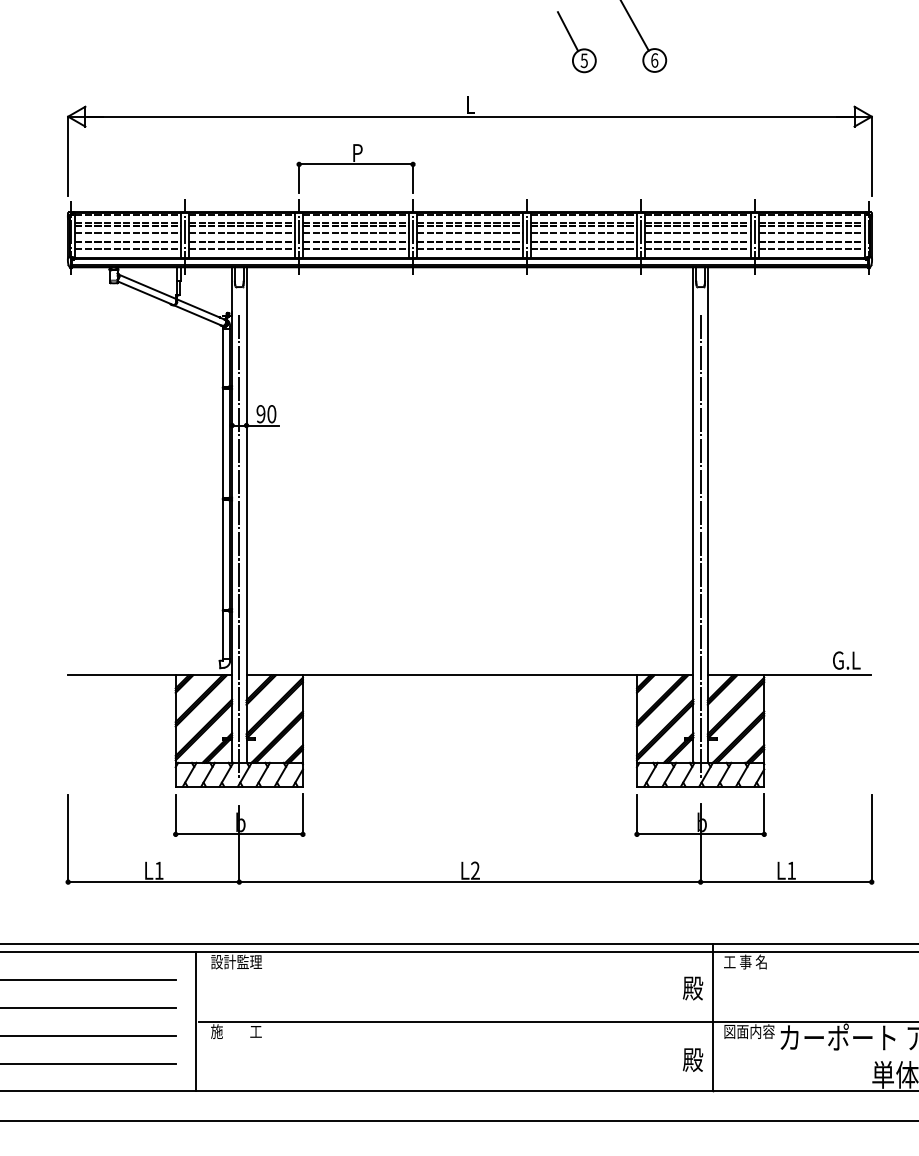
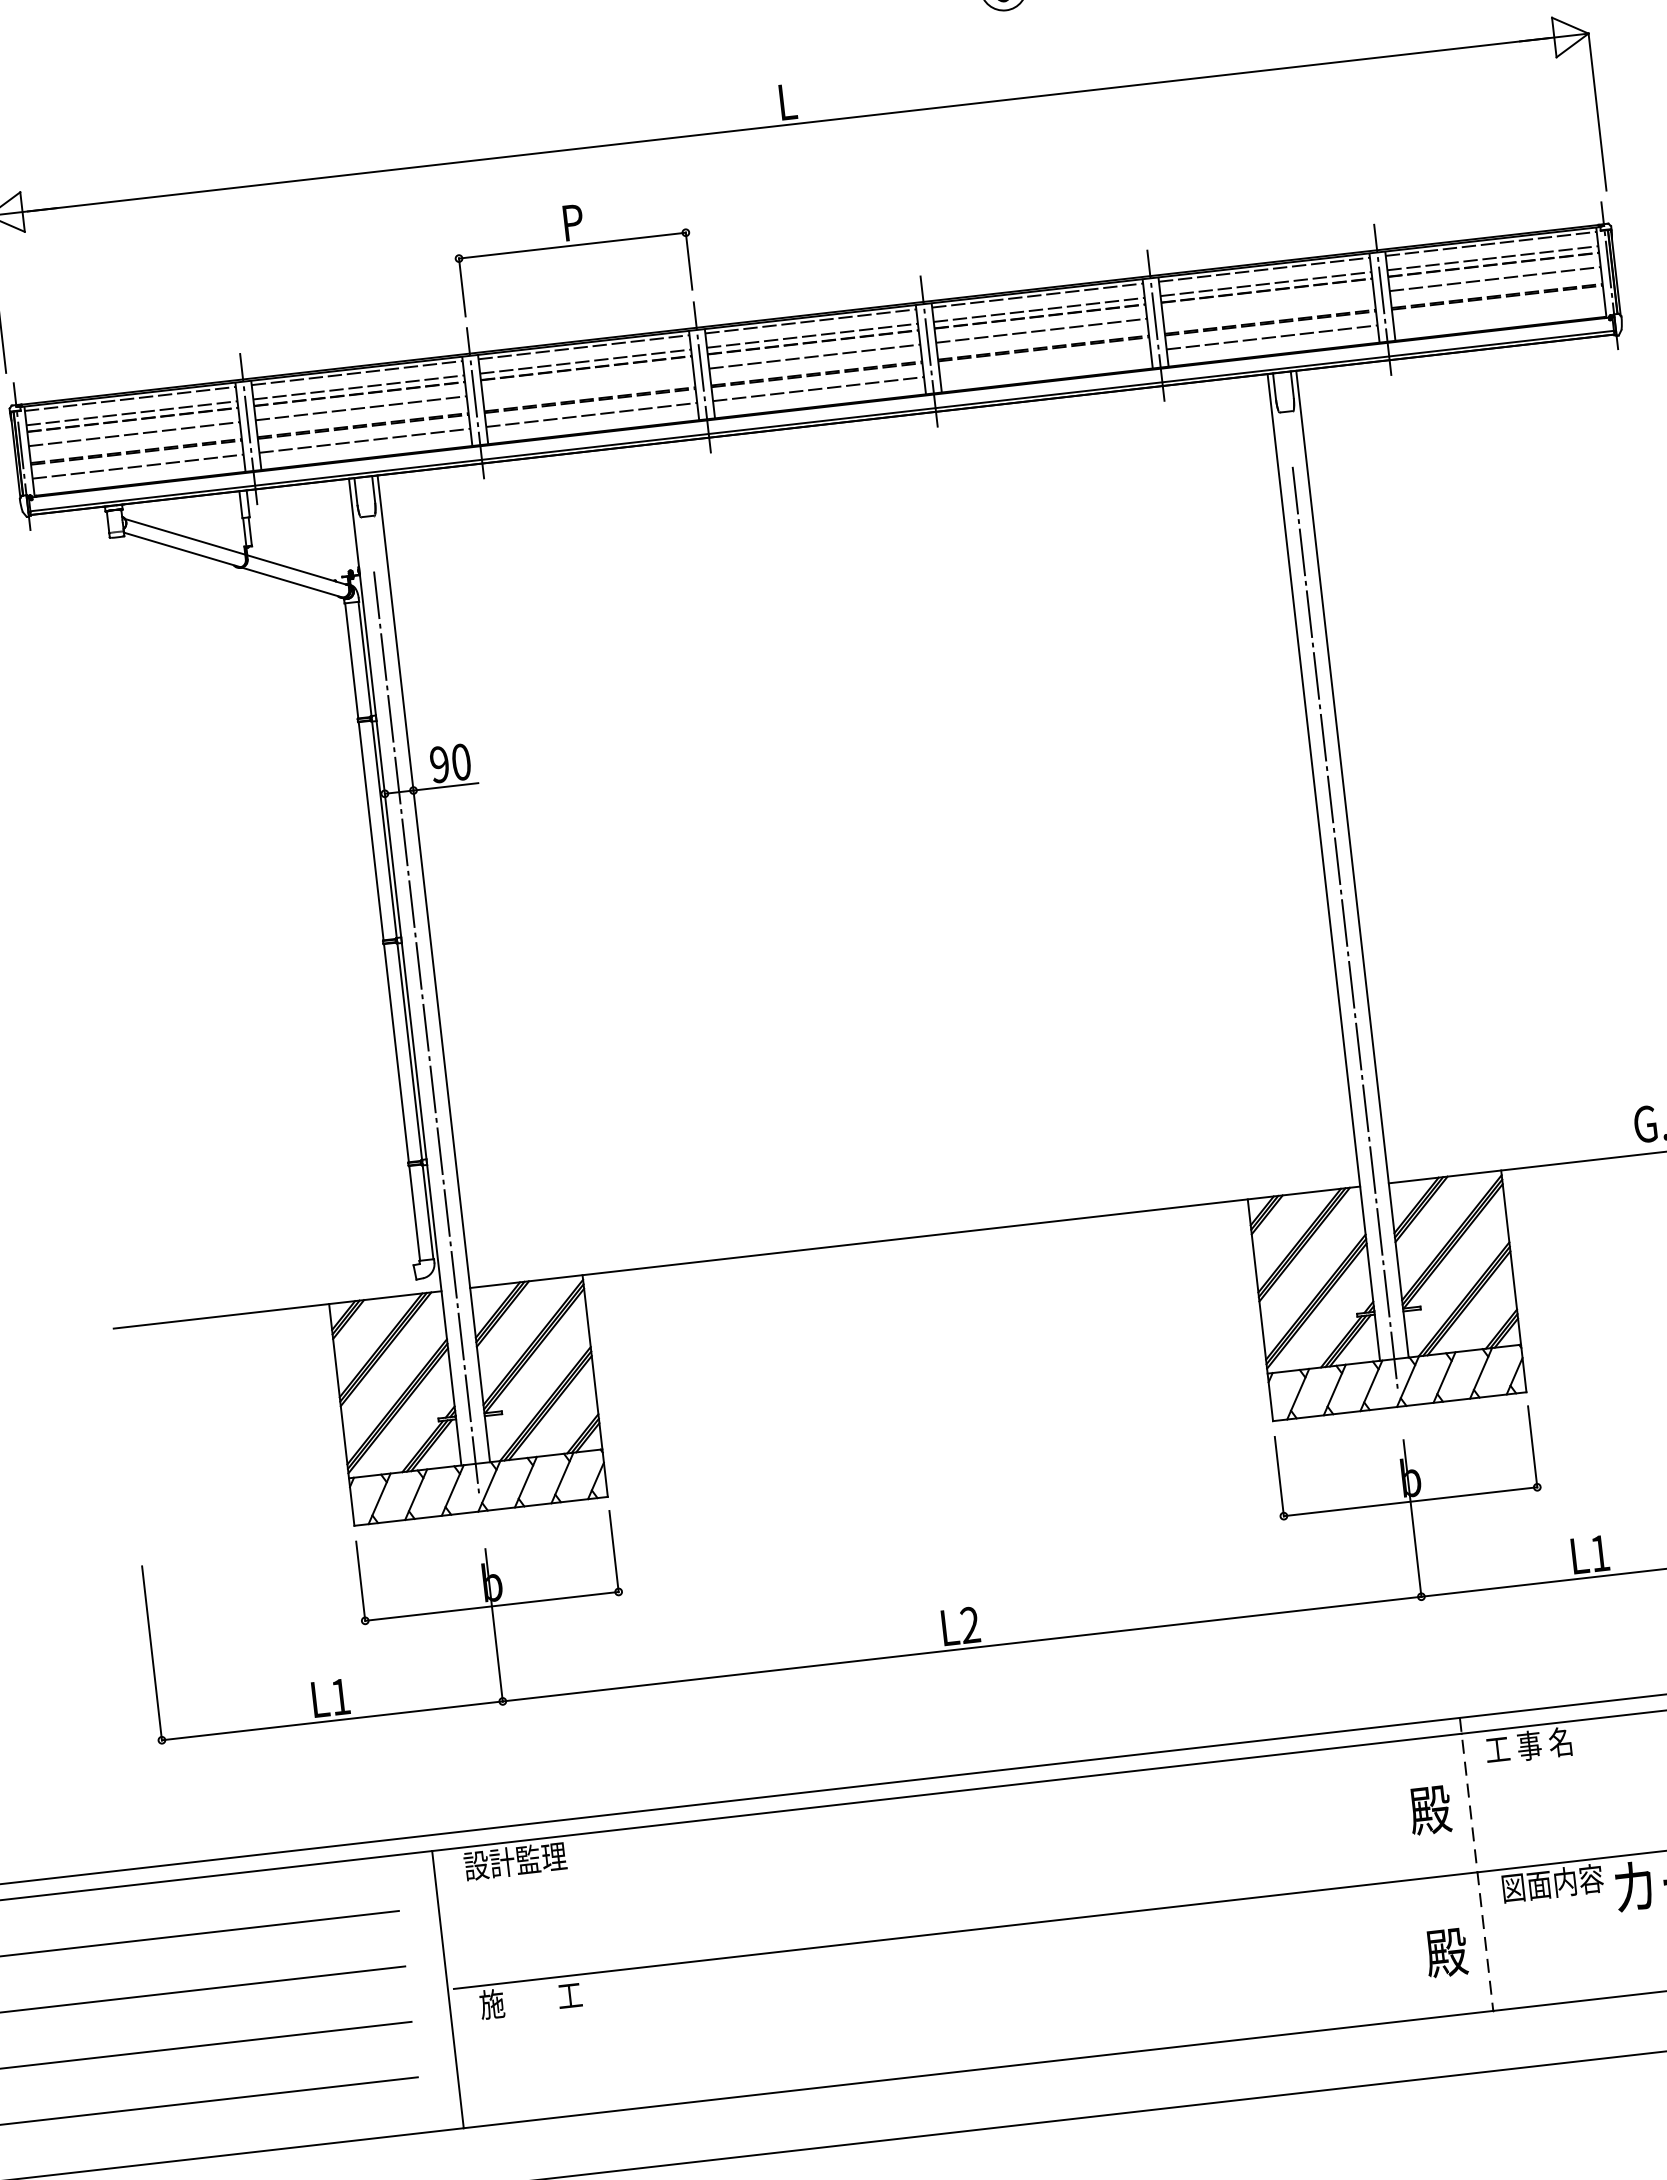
line: (356, 233) -> (588, 383), removed
line: (697, 233) -> (1268, 305), removed
line: (583, 249) -> (1044, 363), removed
line: (811, 249) -> (1498, 311), removed
line: (712, 1017) -> (1475, 1863), solid -> dashed

